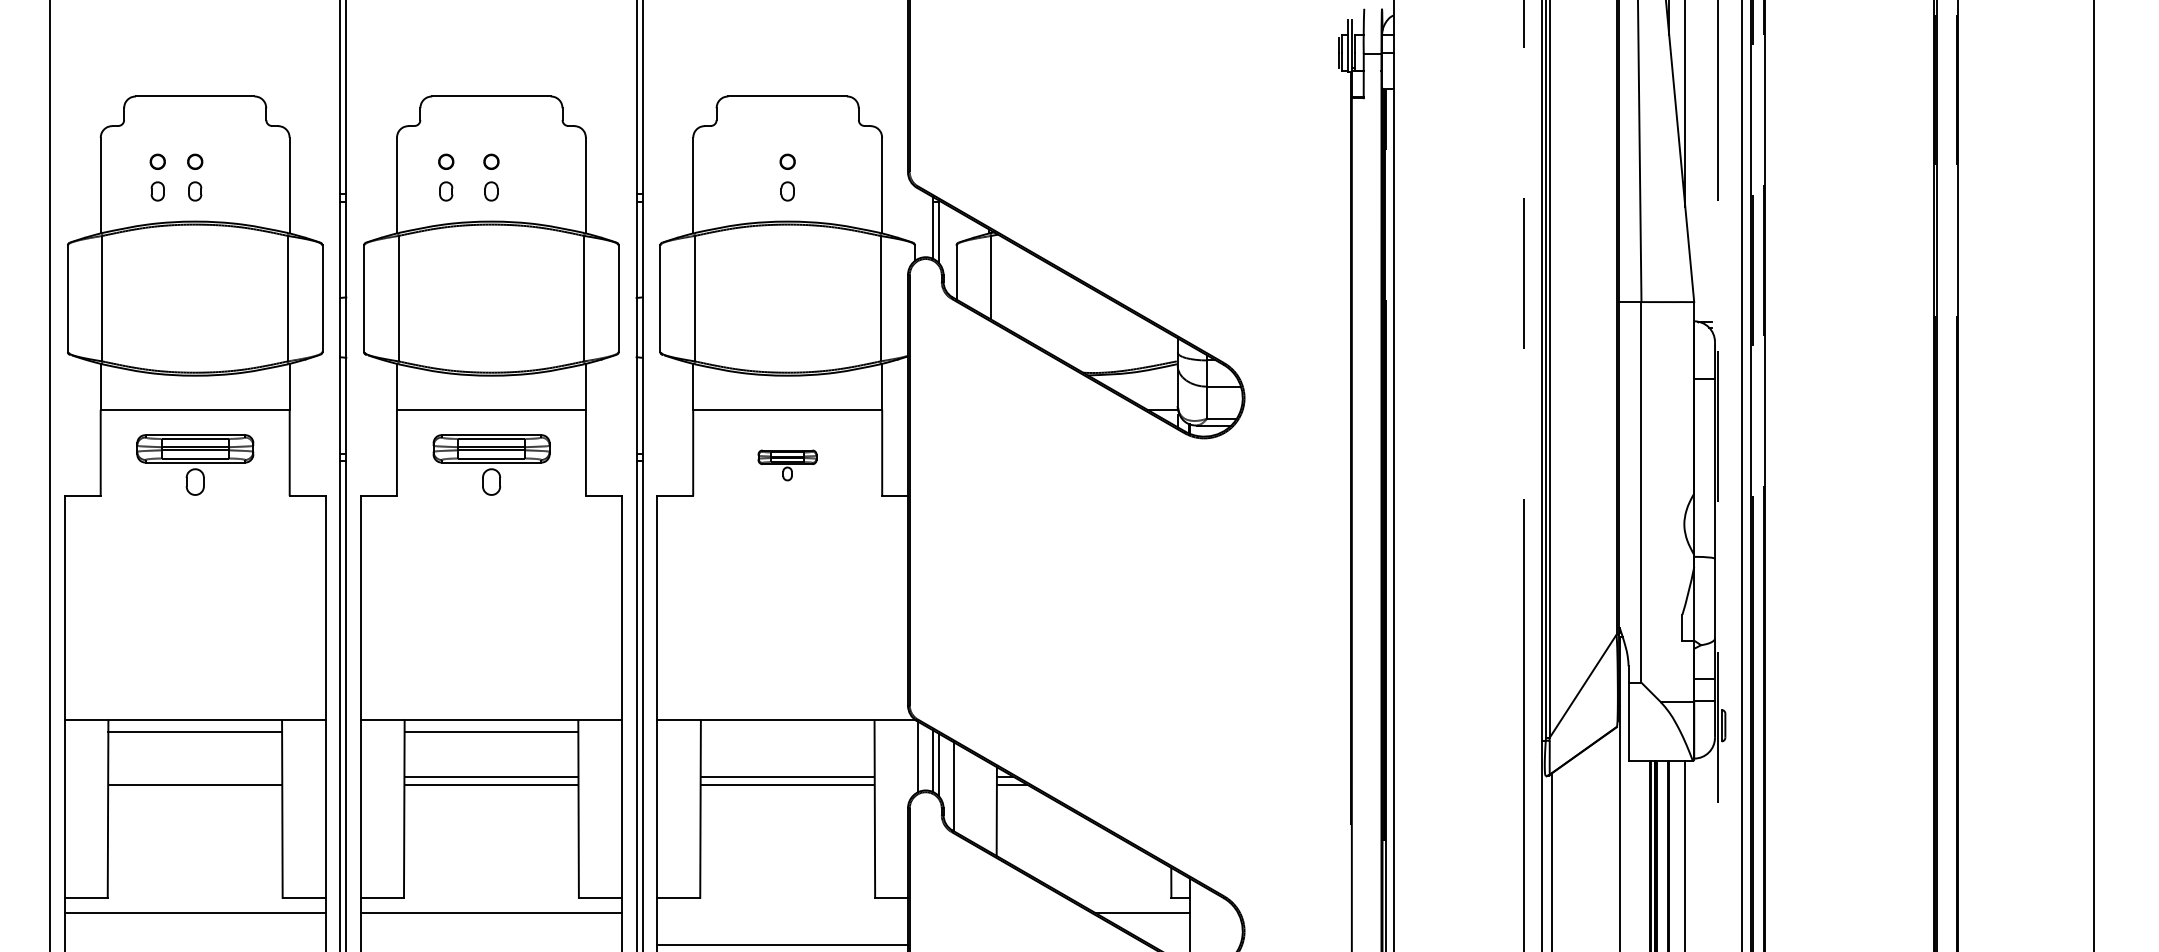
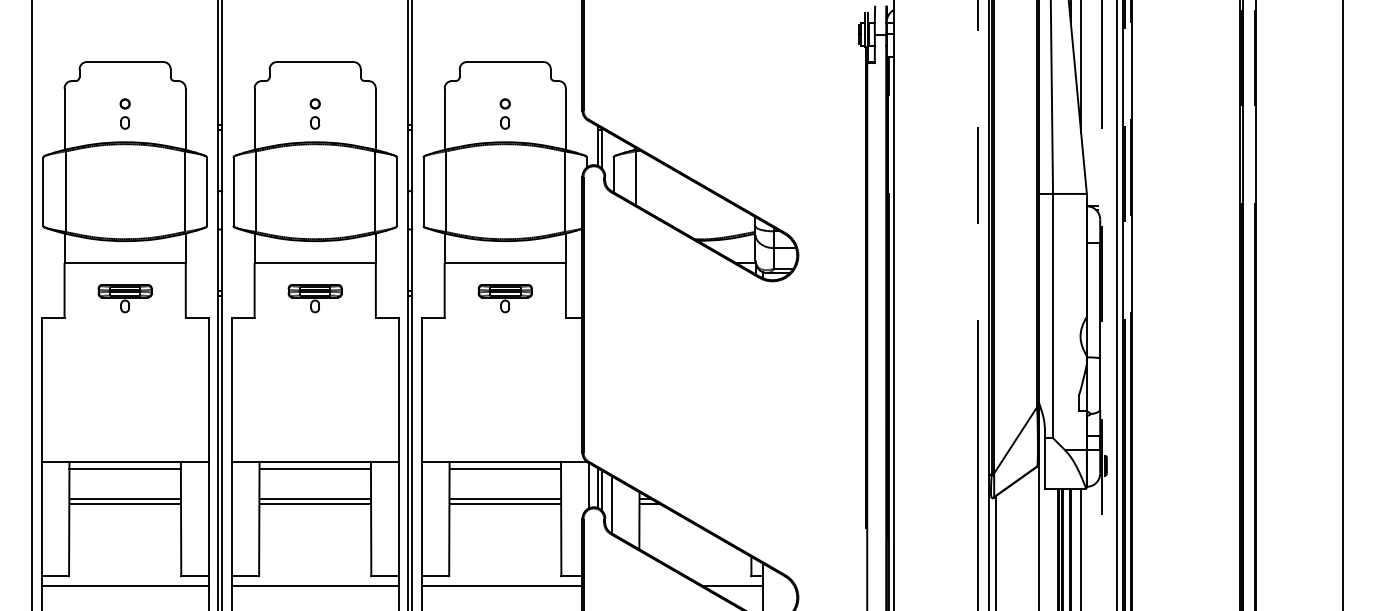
part: (156, 176) -> (100, 113), removed
part: (445, 176) -> (285, 113), removed
part: (194, 465) -> (124, 298), size x0.71
part: (490, 465) -> (314, 298), size x0.71
part: (786, 465) -> (504, 298), size x1.43
line: (788, 731) -> (505, 469), added
line: (195, 776) -> (125, 498), added
line: (781, 945) -> (501, 586), moved

